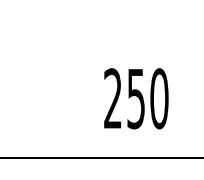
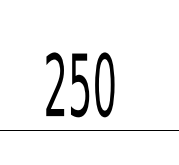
text: (136, 98) -> (80, 84), moved

